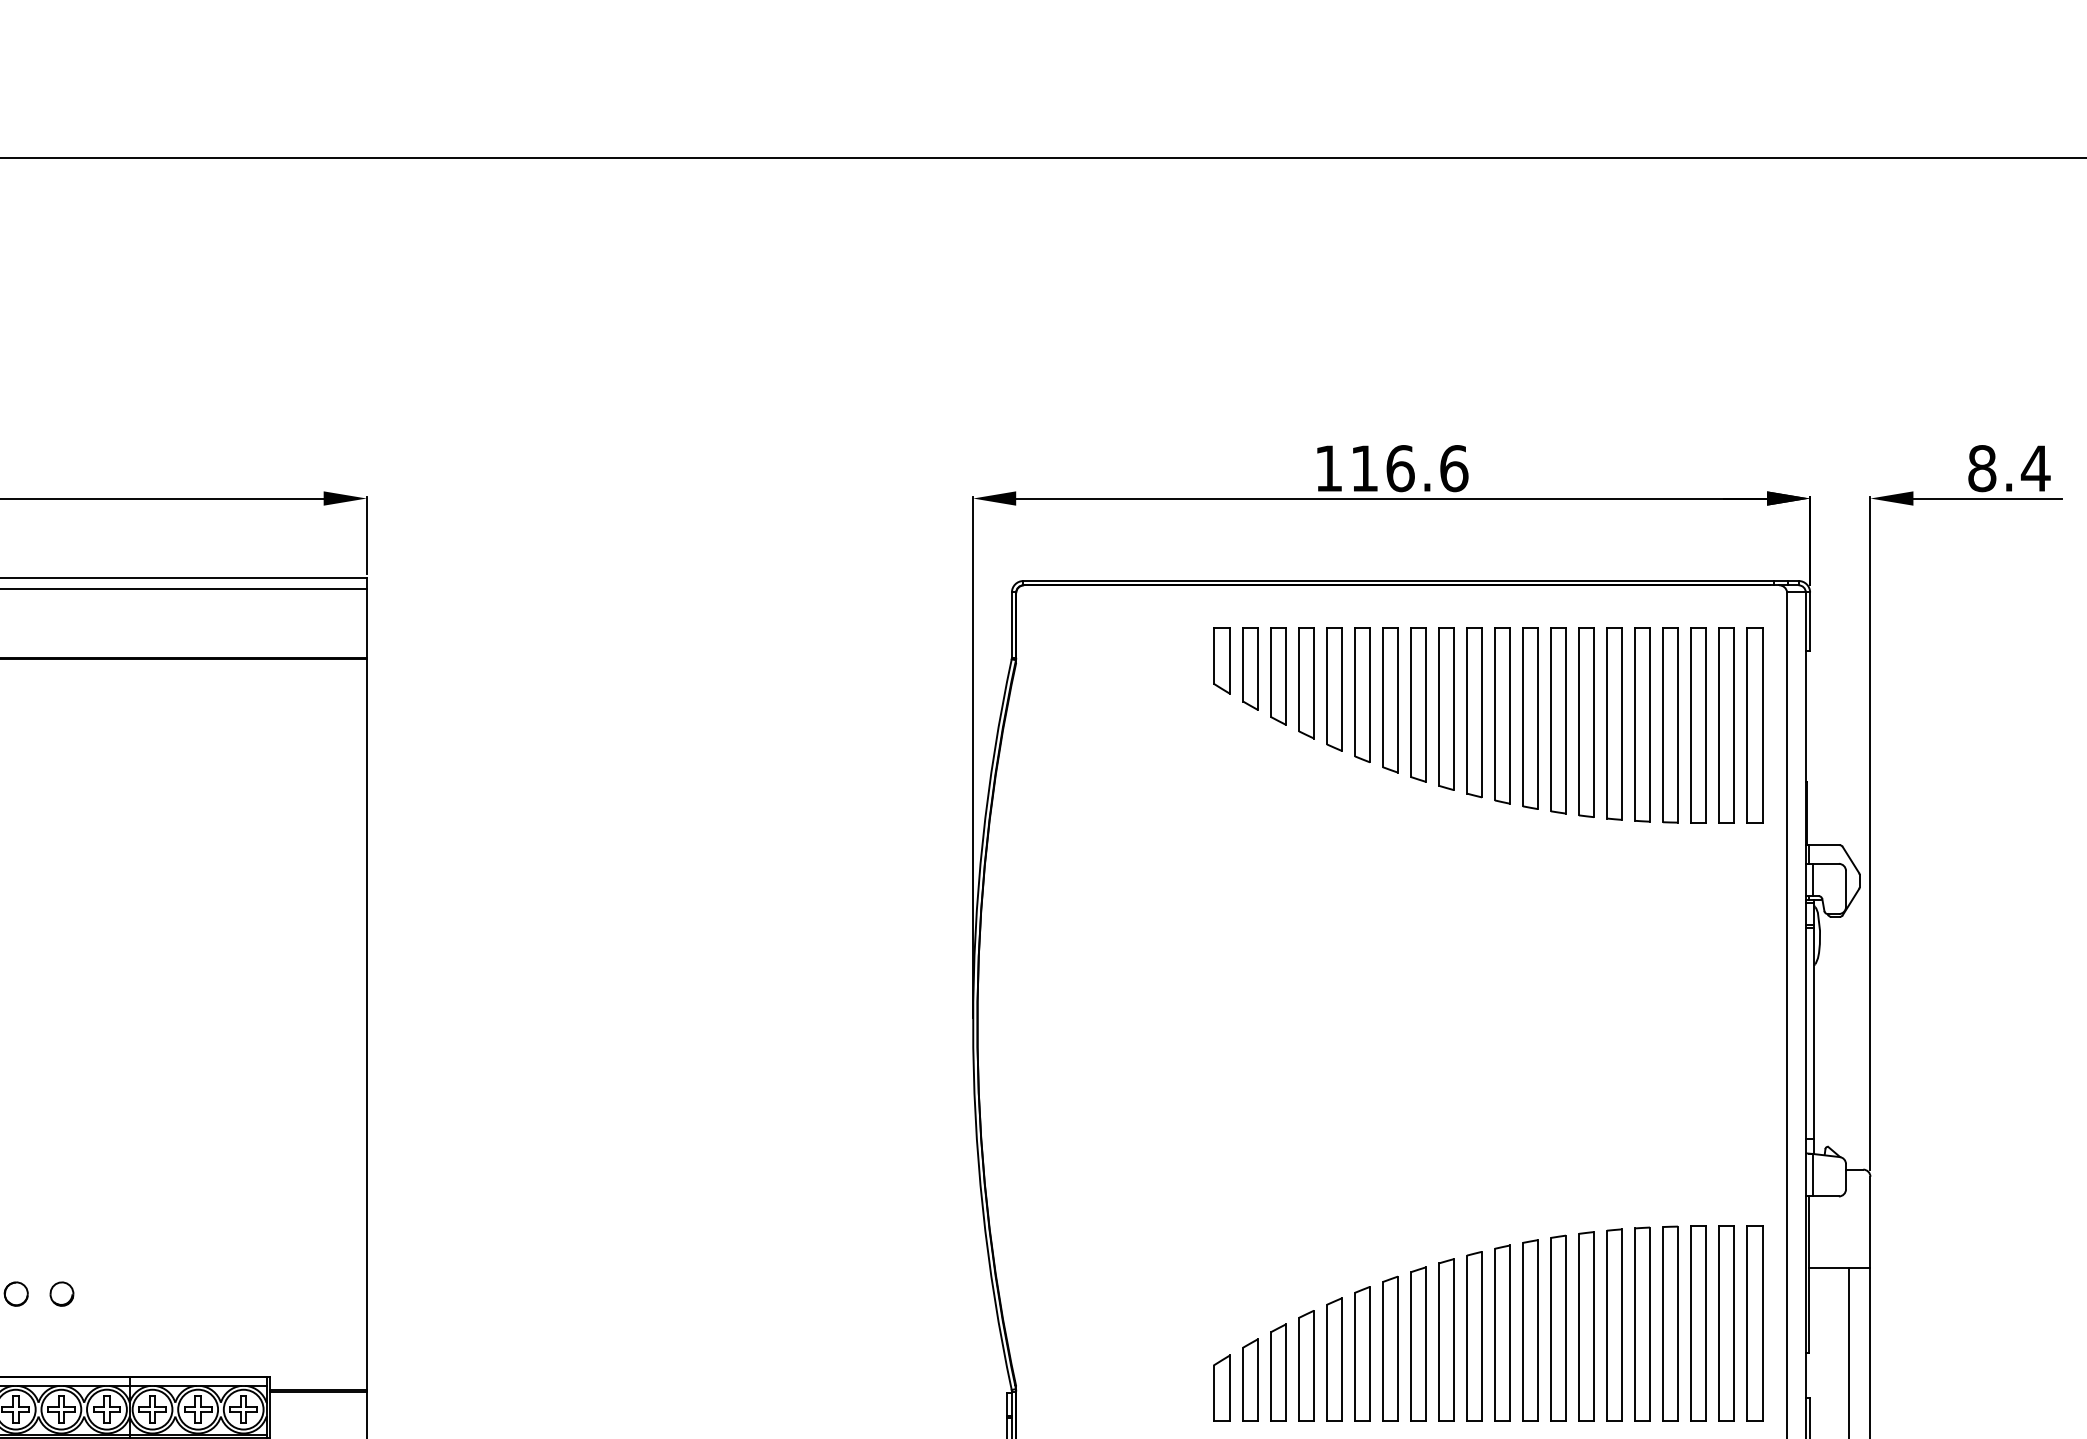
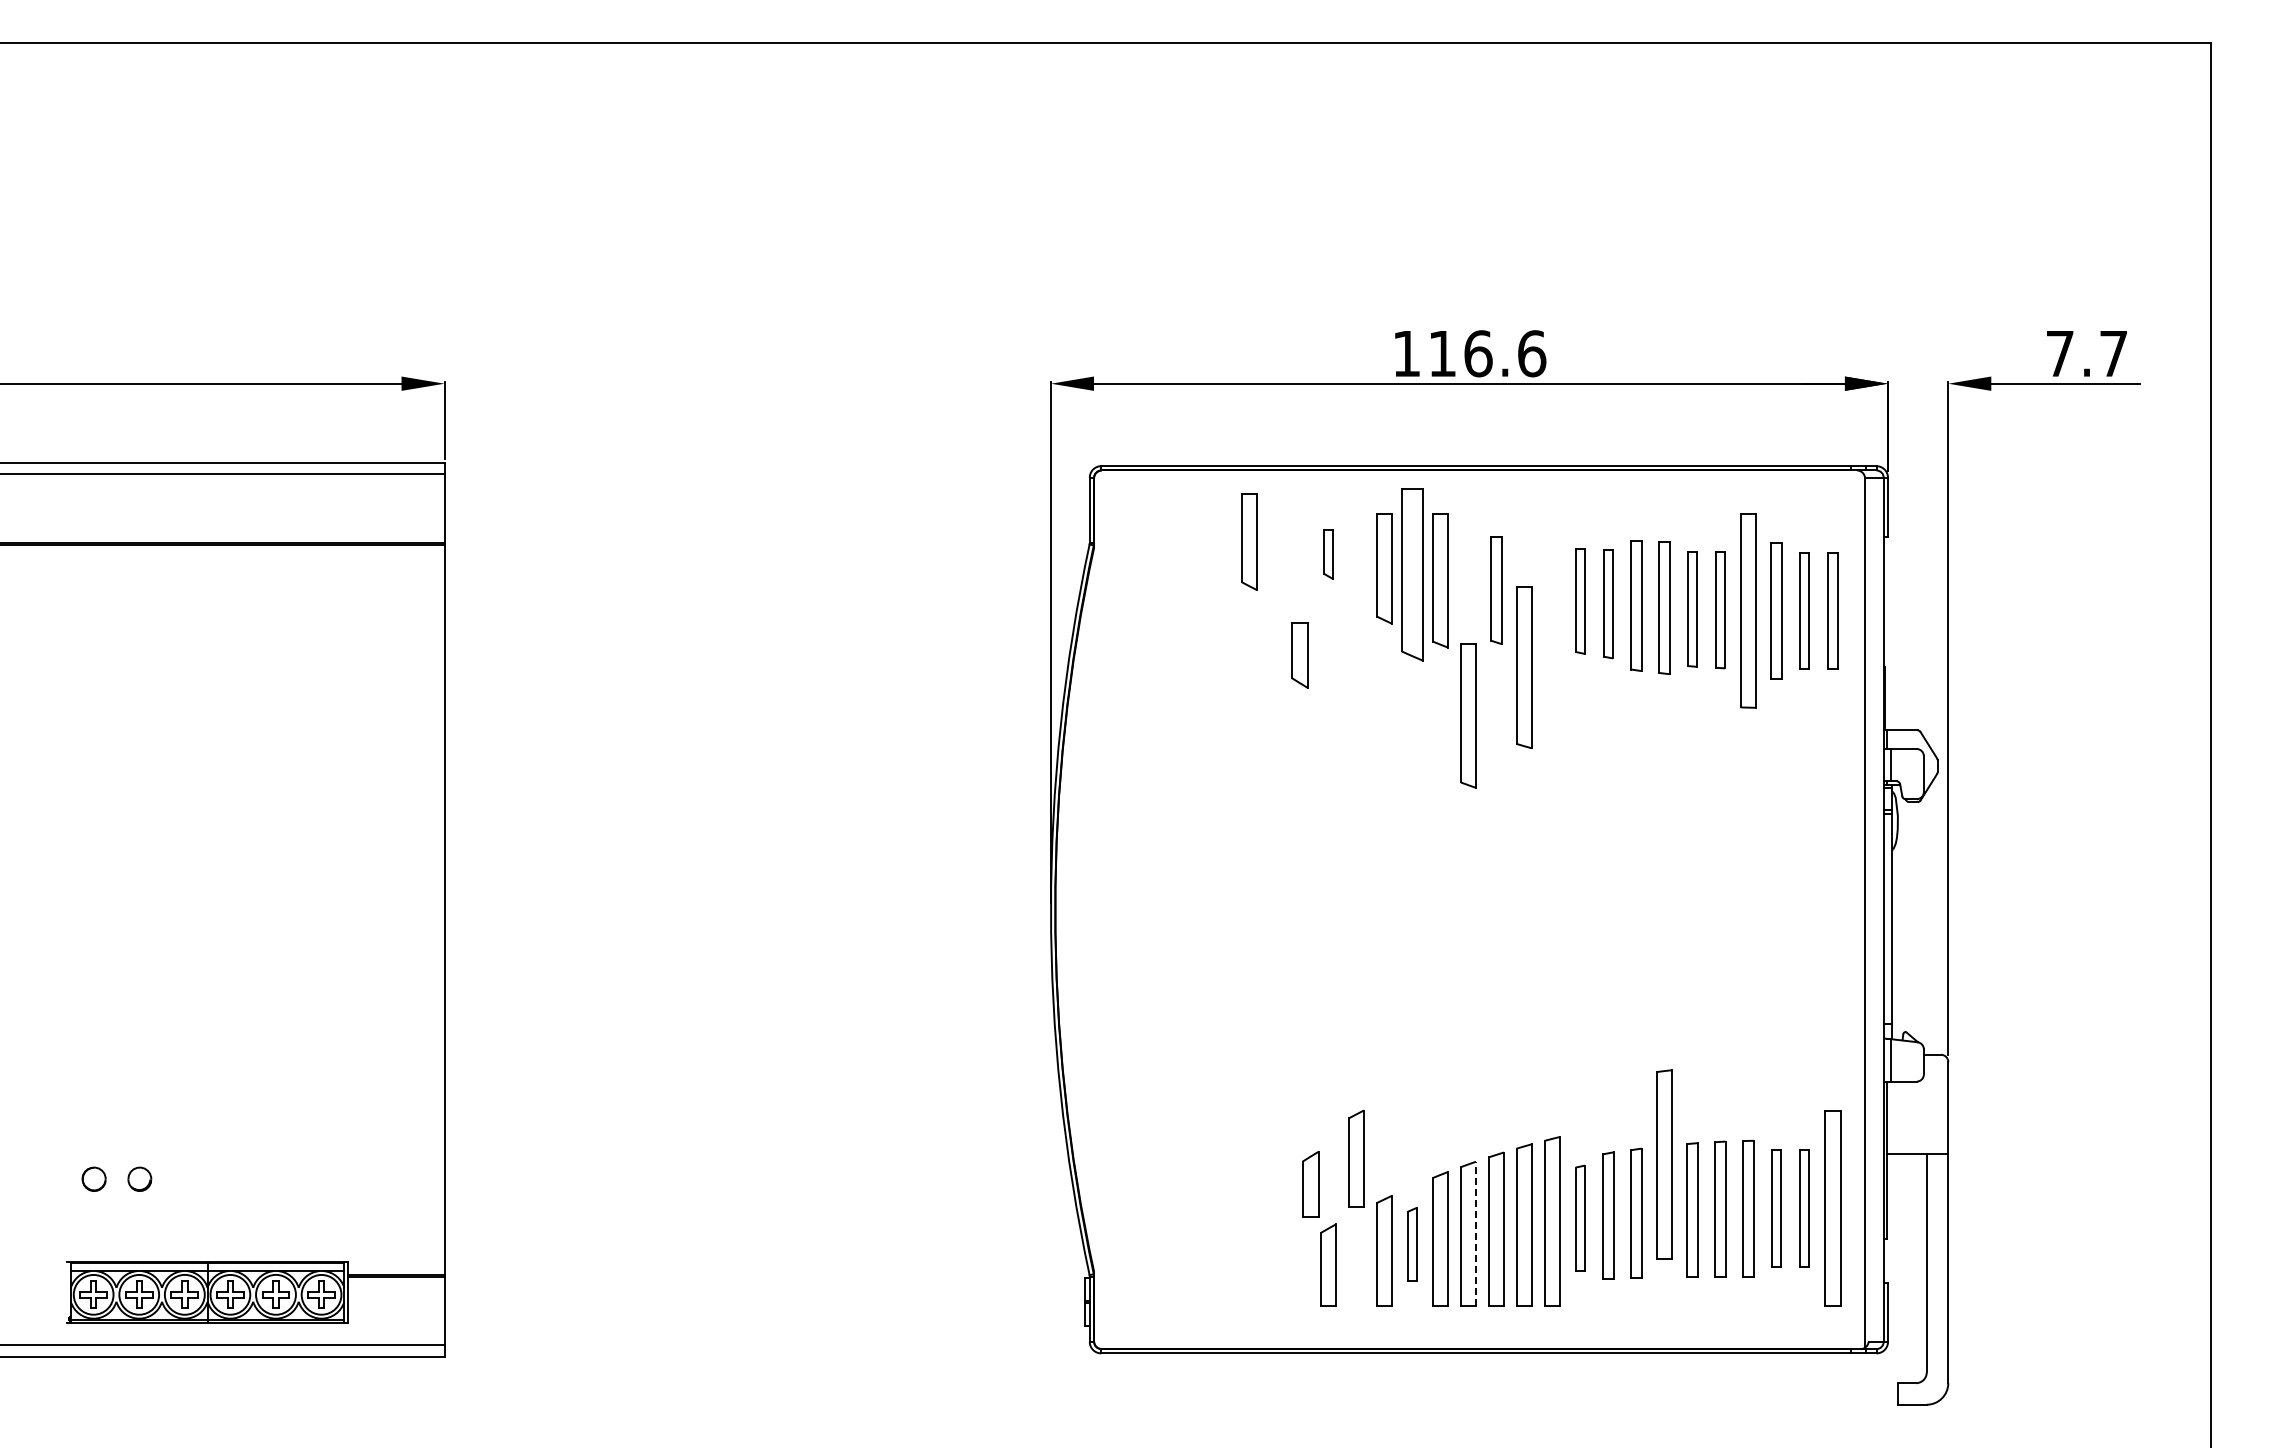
text: (2009, 468) -> (2087, 353), 8.4 -> 7.7
part: (1221, 661) -> (1299, 655), moved
part: (1250, 669) -> (1328, 554), size x0.6
part: (1278, 676) -> (1249, 541), moved
part: (1334, 689) -> (1412, 574), size x1.4
part: (1390, 700) -> (1468, 715), moved
part: (1418, 705) -> (1496, 590), size x0.7
part: (1446, 709) -> (1524, 667), moved
part: (1474, 713) -> (1552, 598), removed
part: (1502, 716) -> (1580, 601), size x0.6
part: (1530, 719) -> (1608, 604), size x0.6
part: (1558, 721) -> (1636, 606), size x0.7
part: (1586, 723) -> (1664, 608), size x0.7
part: (1614, 724) -> (1692, 609), size x0.6
part: (1642, 725) -> (1720, 610), size x0.6
part: (1698, 725) -> (1776, 610), size x0.7
part: (1726, 725) -> (1804, 610), size x0.6
part: (1754, 725) -> (1832, 610), size x0.6
part: (1642, 1323) -> (1720, 1208), size x0.7
part: (1670, 1323) -> (1748, 1208), size x0.7
part: (1698, 1323) -> (1776, 1208), size x0.6
part: (1726, 1323) -> (1804, 1208), size x0.6
part: (1614, 1324) -> (1692, 1209), size x0.7
part: (1586, 1326) -> (1664, 1164), moved
part: (1558, 1328) -> (1636, 1213), size x0.7
part: (1530, 1330) -> (1608, 1215), size x0.7
part: (1502, 1332) -> (1580, 1217), size x0.6
line: (1397, 1348) -> (1475, 1233), solid -> dashed
part: (1334, 1359) -> (1412, 1244), size x0.6
part: (1278, 1372) -> (1356, 1158), moved
part: (1221, 1388) -> (1310, 1184), moved

